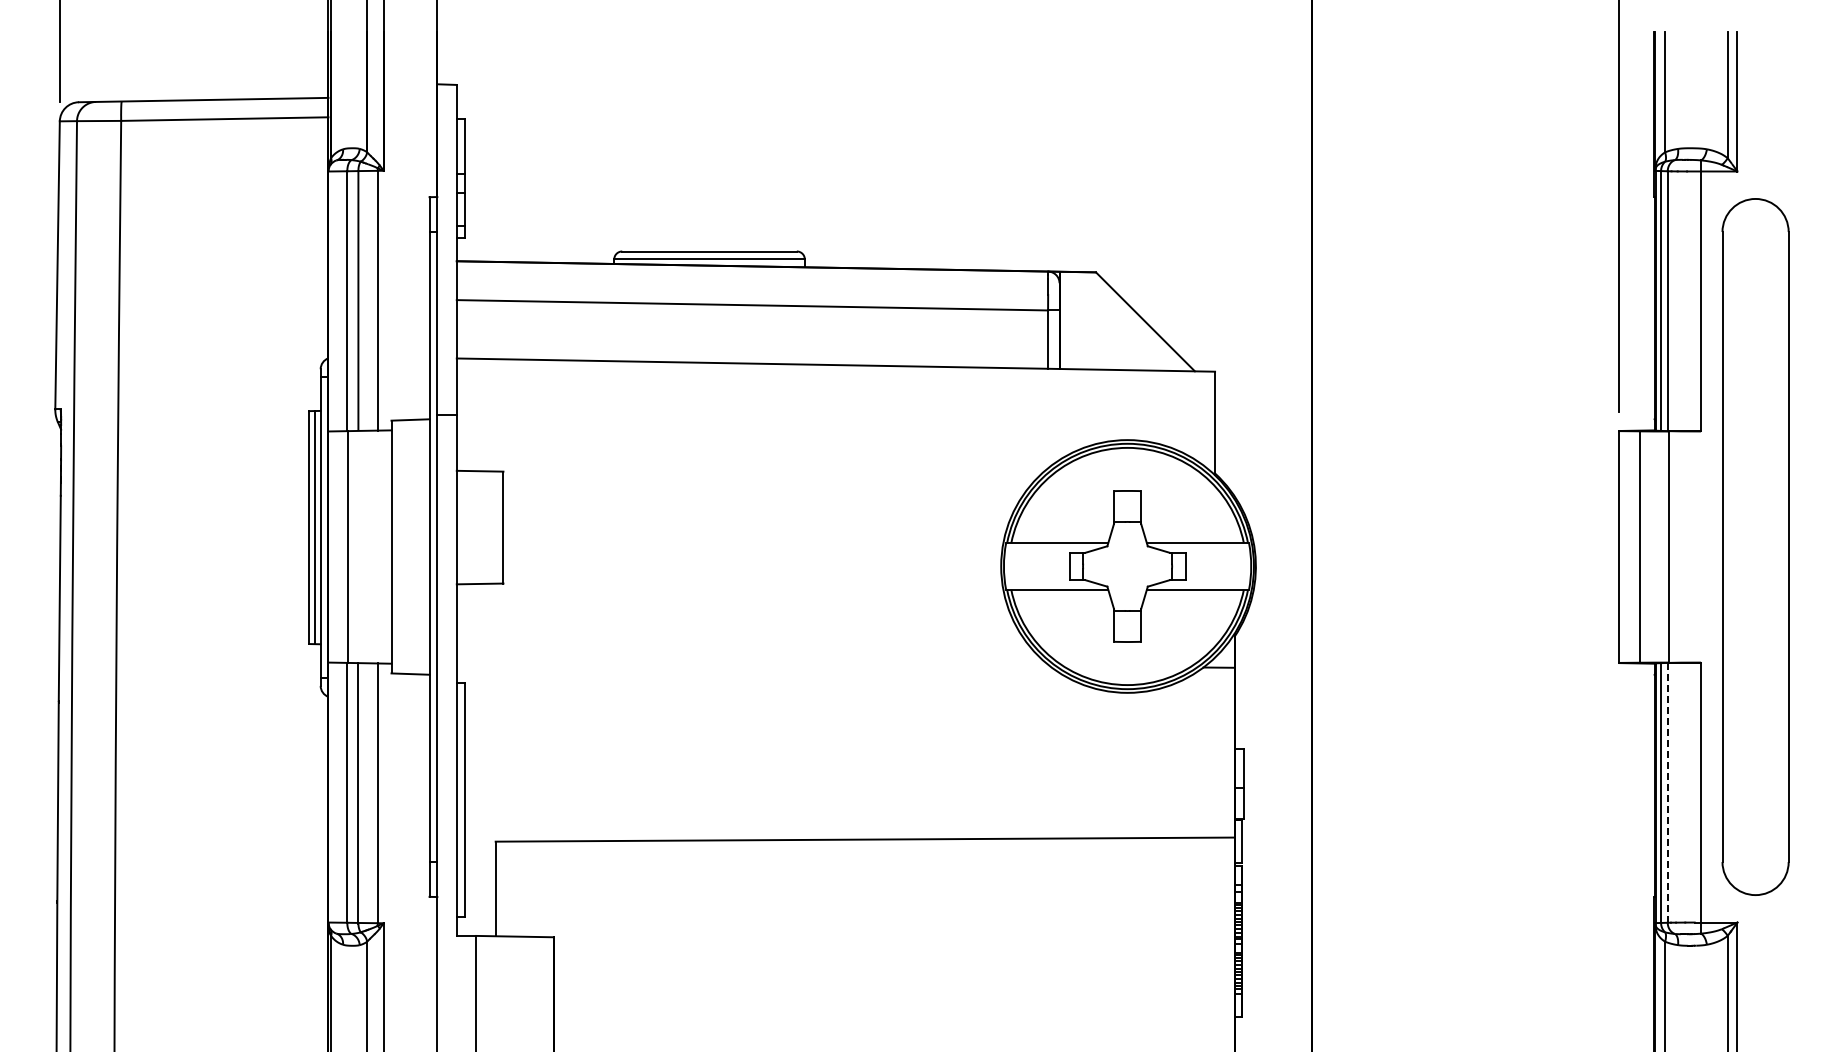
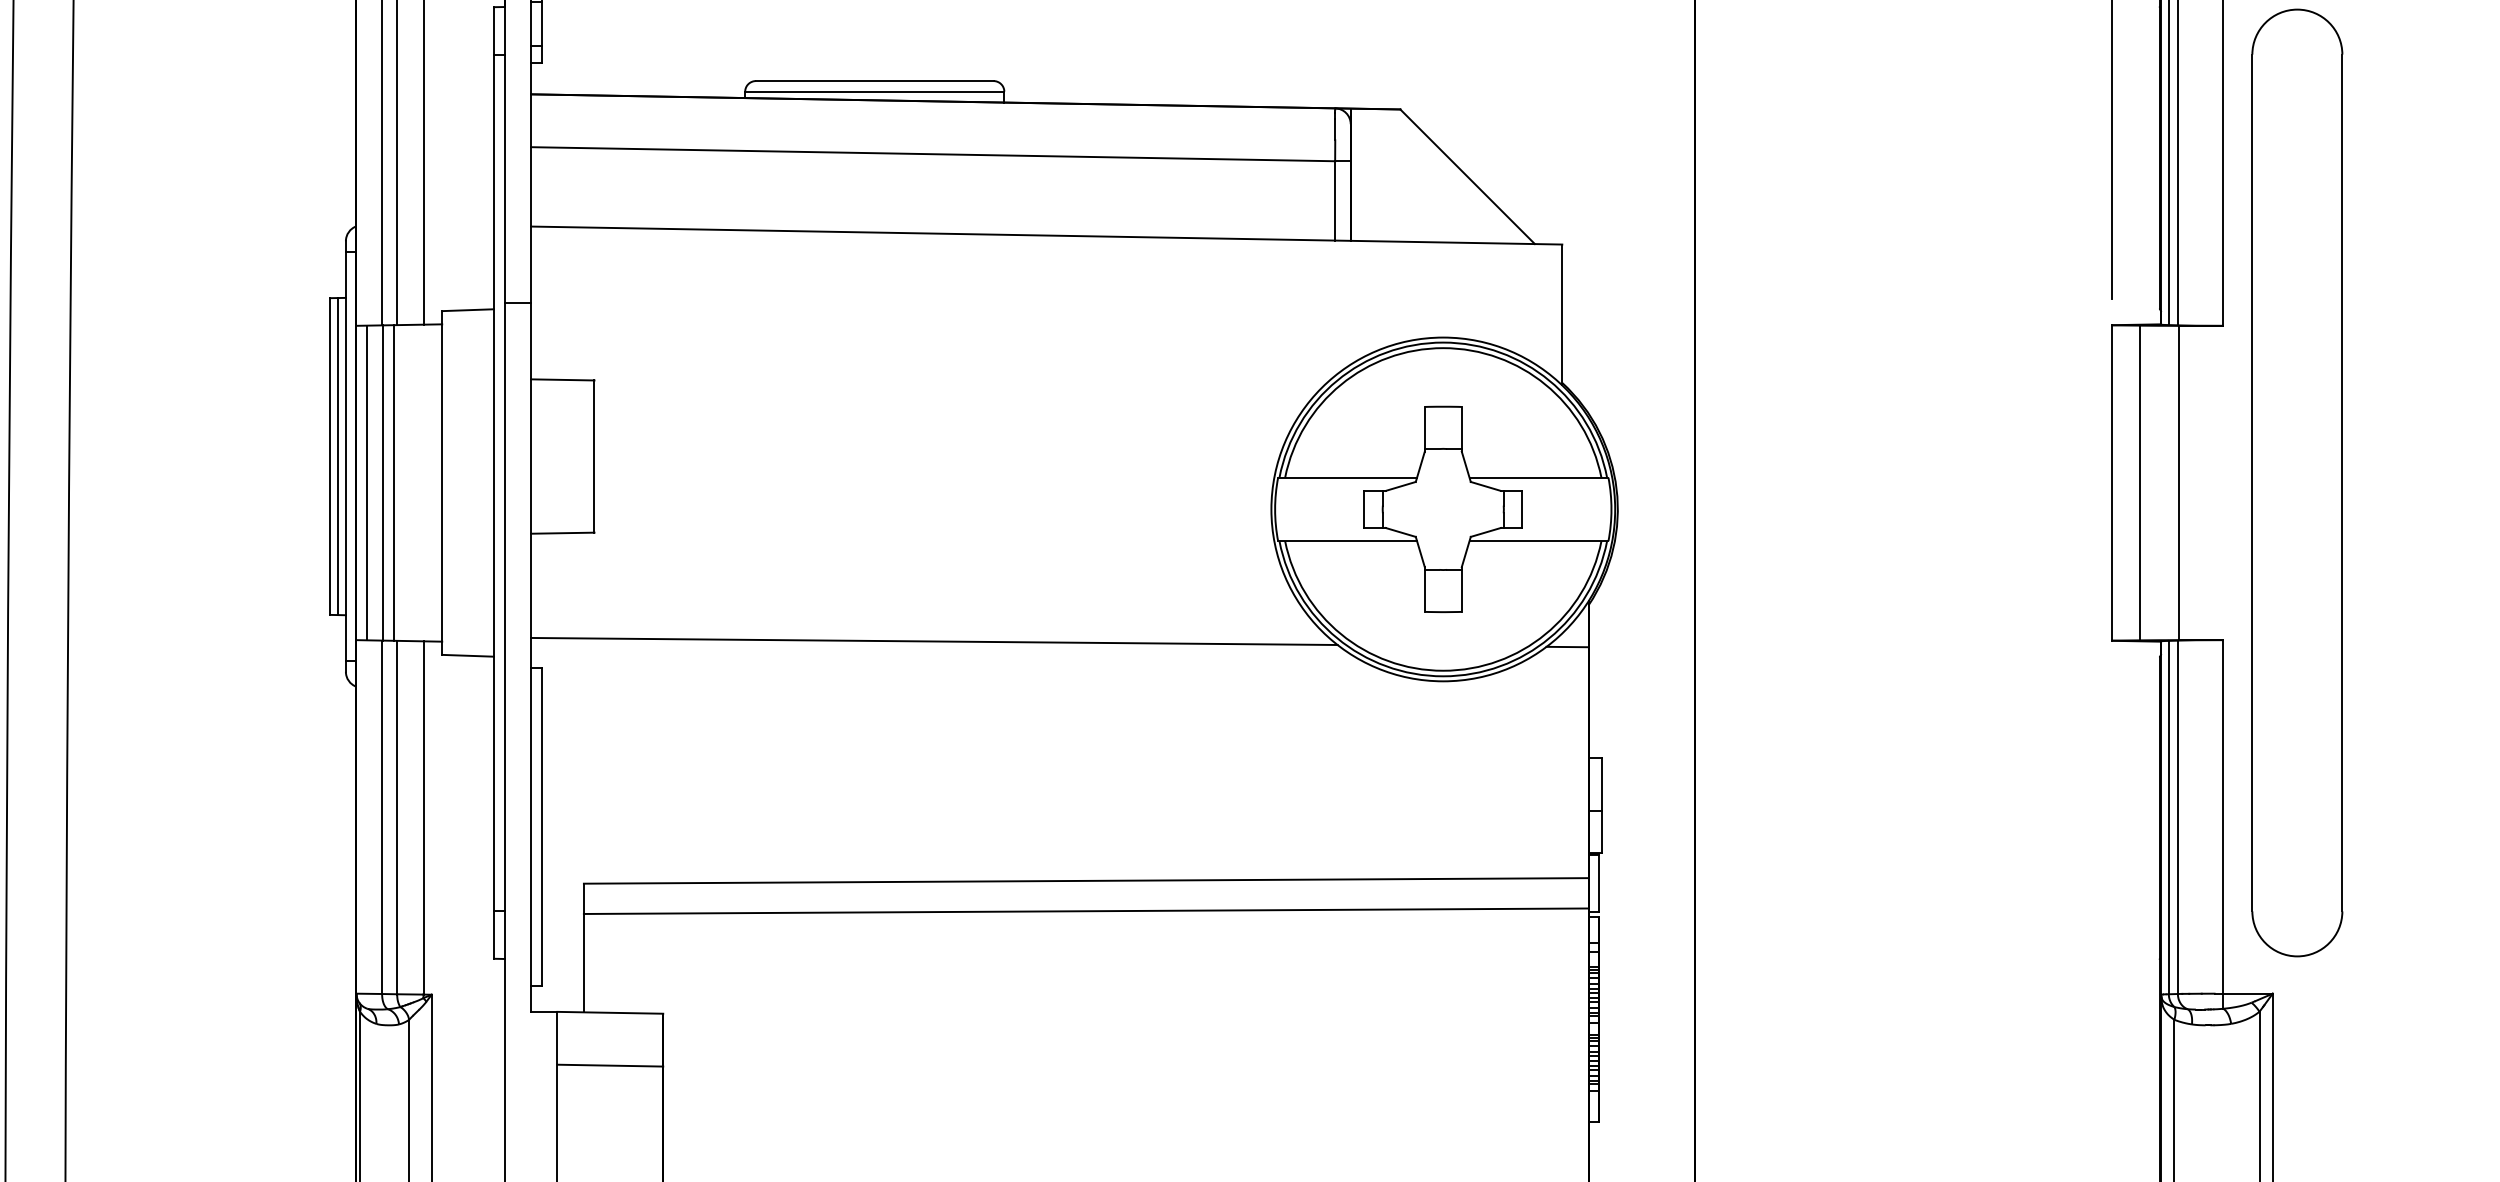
line: (336, 546) -> (367, 482), added
line: (355, 547) -> (393, 483), added
line: (752, 663) -> (933, 641), added
line: (1667, 792) -> (2177, 816), dashed -> solid
line: (864, 861) -> (1085, 910), added
line: (515, 975) -> (610, 1065), added

